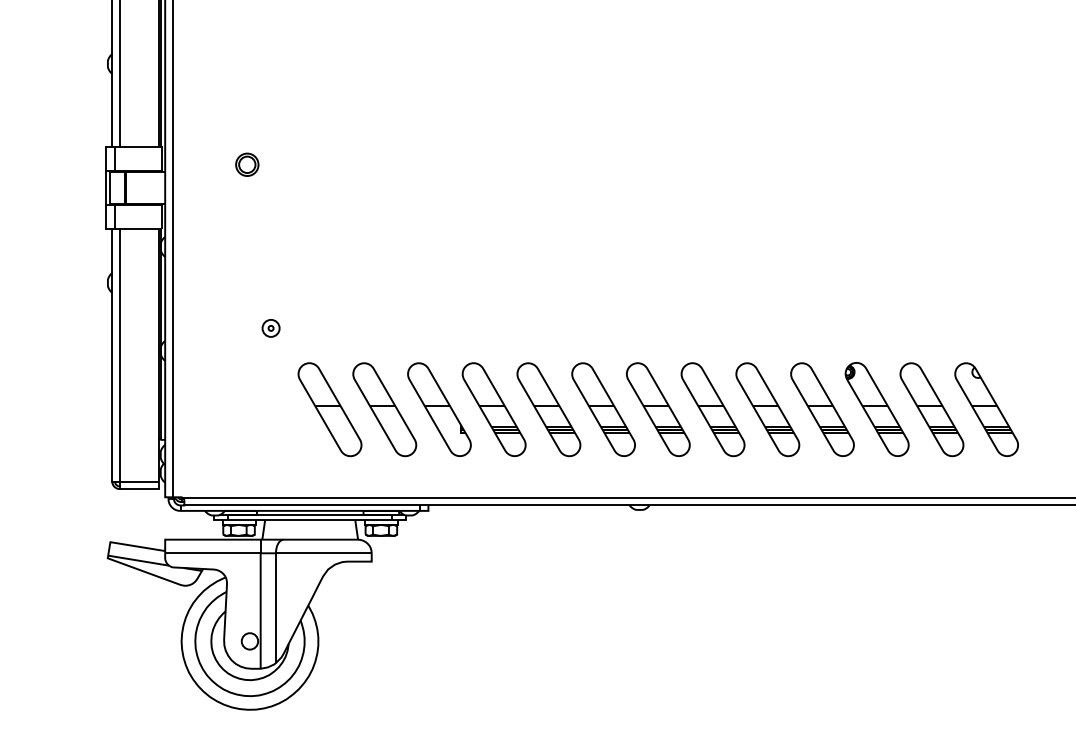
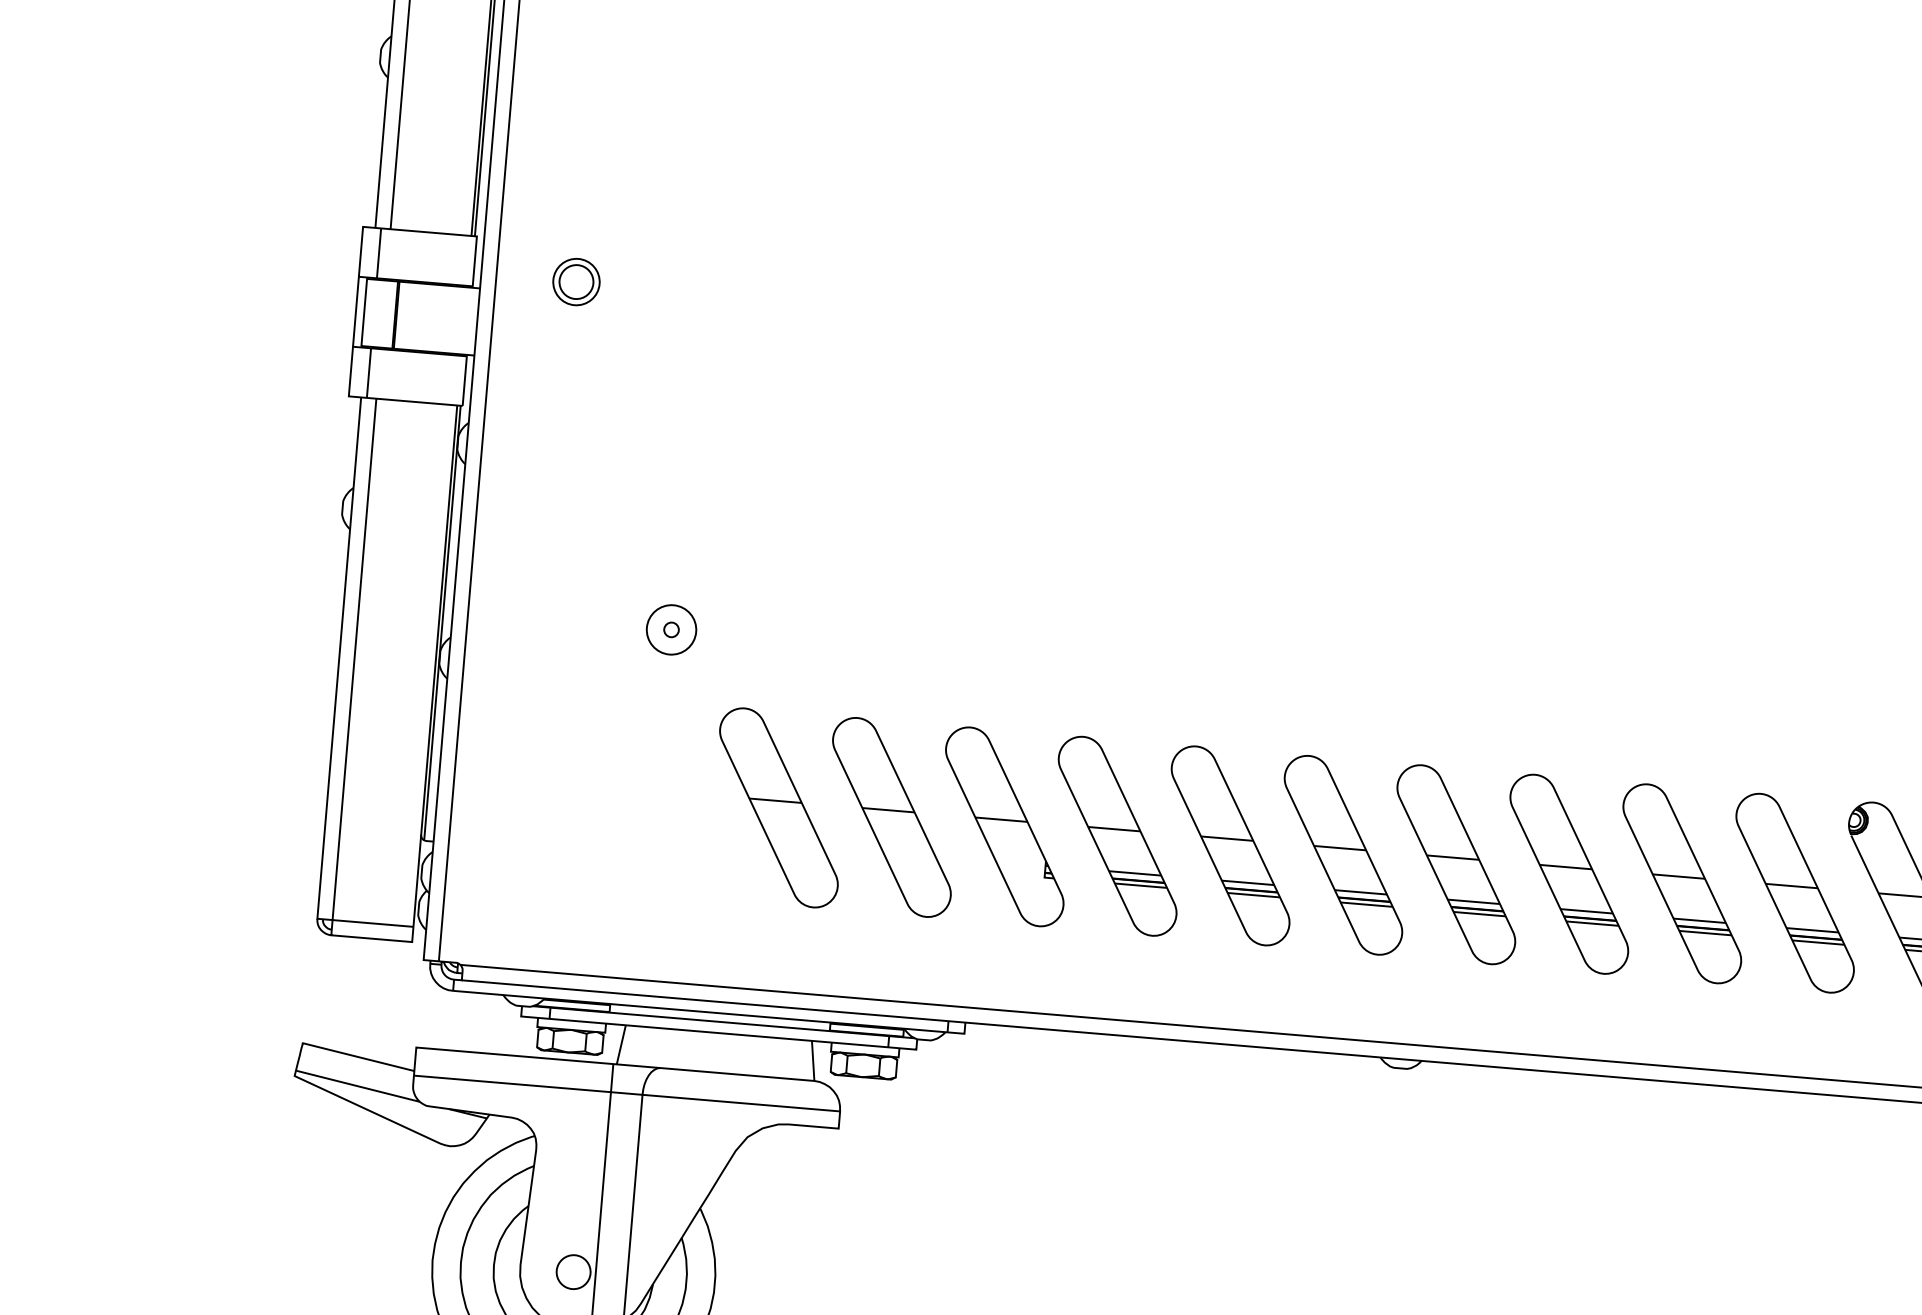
part: (247, 164) -> (576, 281), moved
part: (270, 328) -> (670, 630), size x1.4

